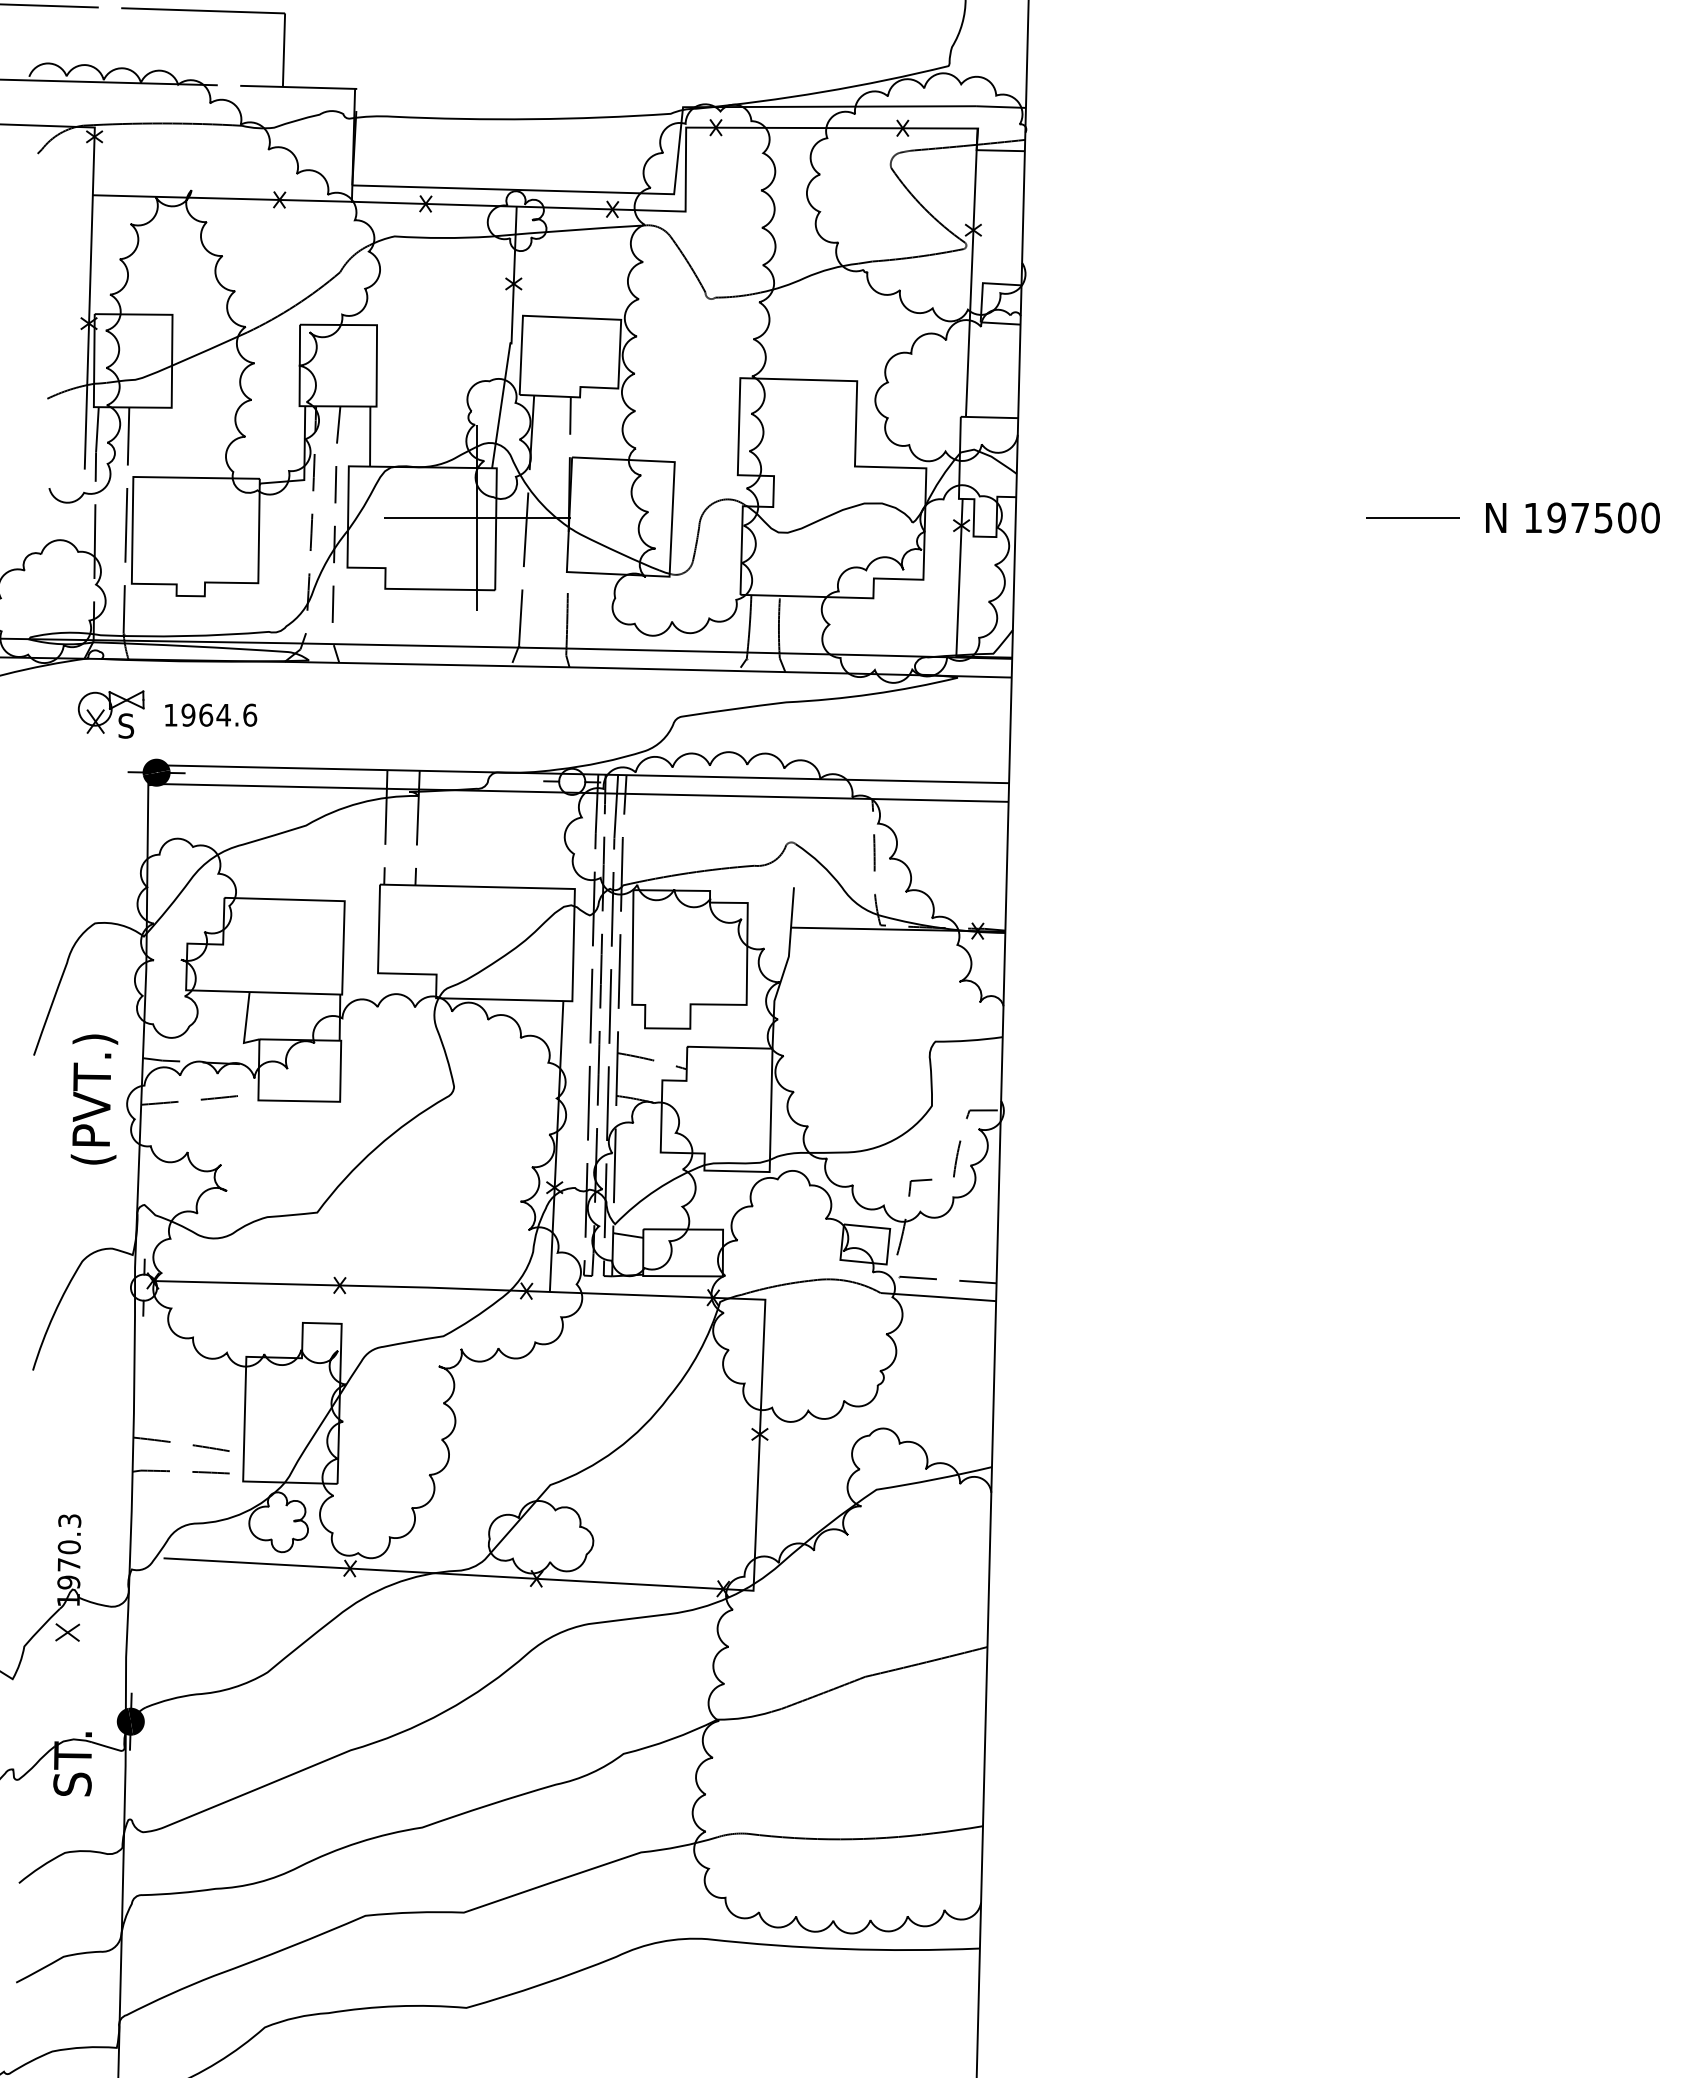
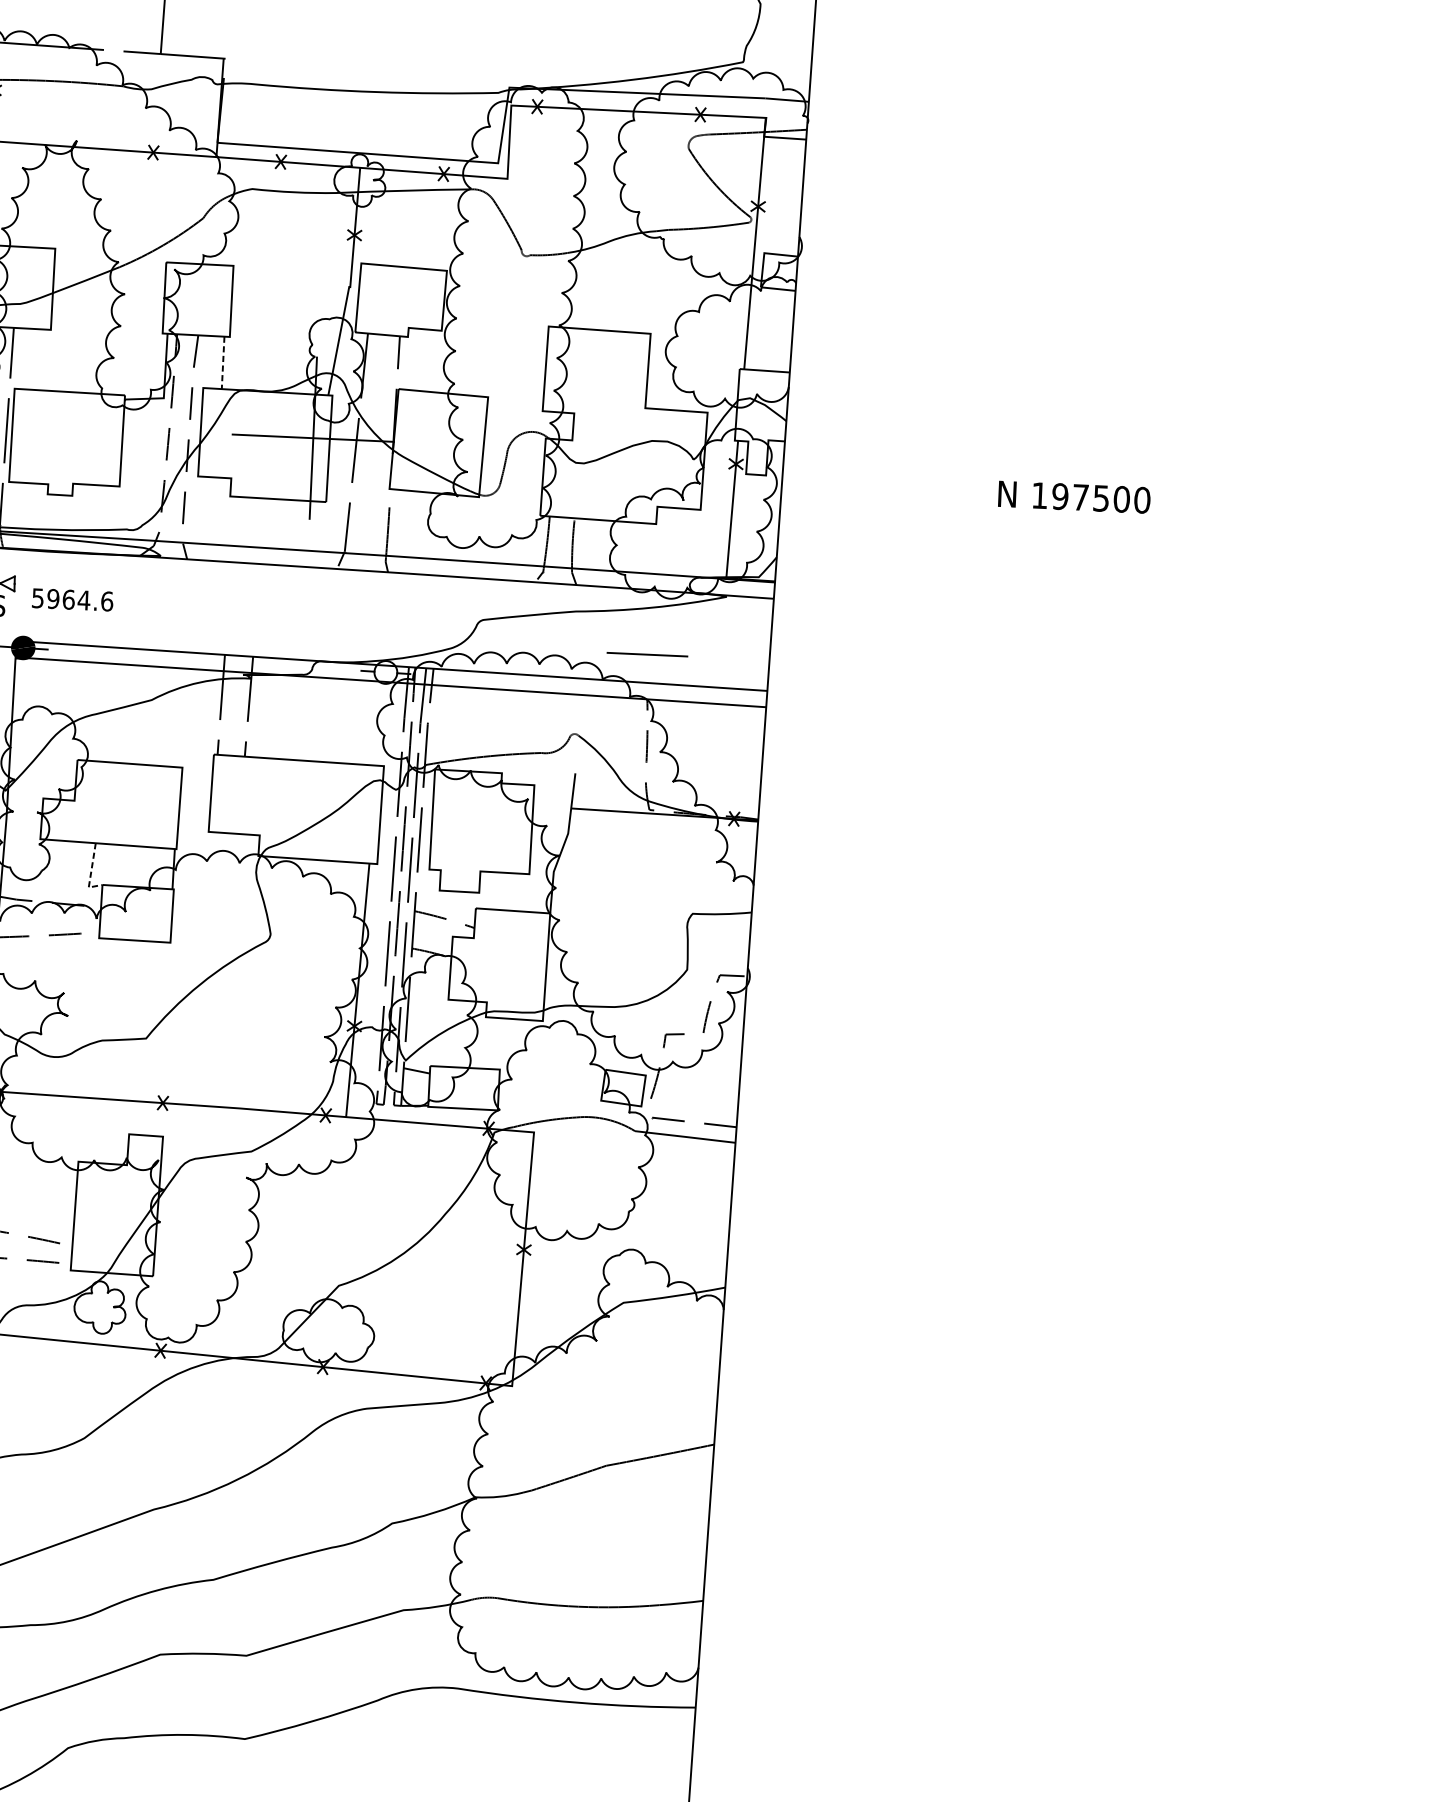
line: (370, 437) -> (223, 363), solid -> dashed
line: (1412, 517) -> (646, 654), moved
text: (1572, 517) -> (1074, 496), moved
text: (170, 715) -> (37, 598), 1964.6 -> 5964.6
line: (245, 1026) -> (90, 873), solid -> dashed

